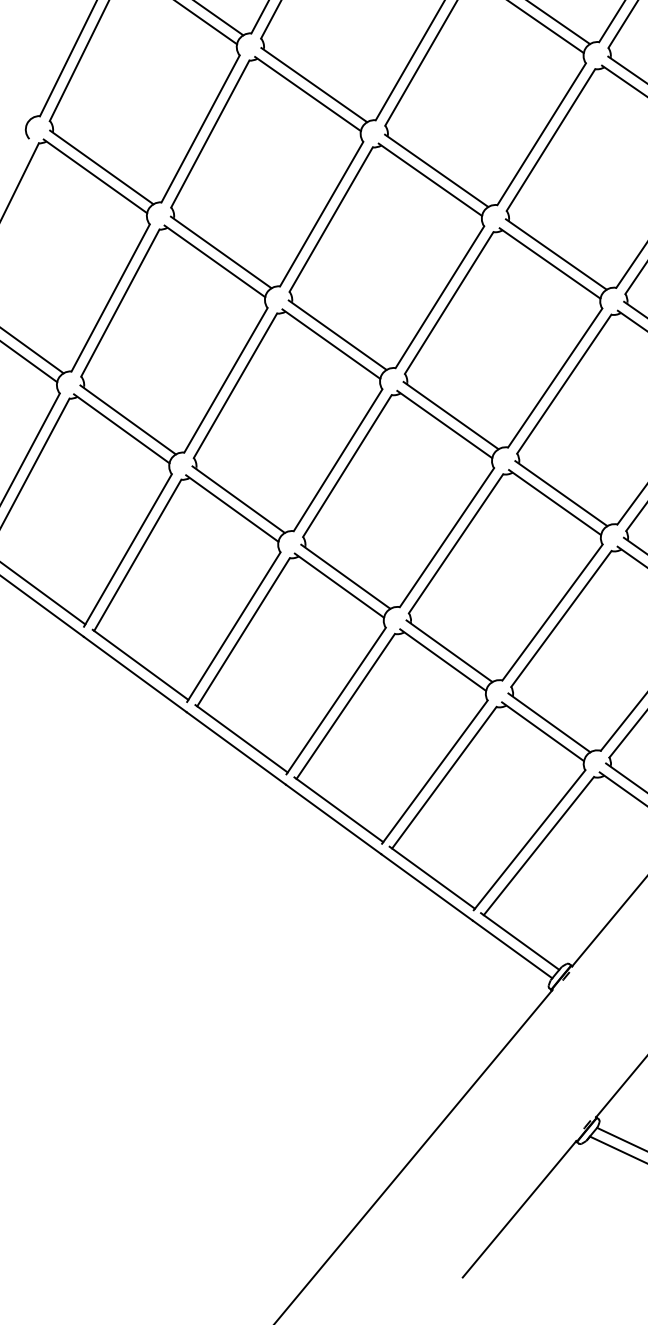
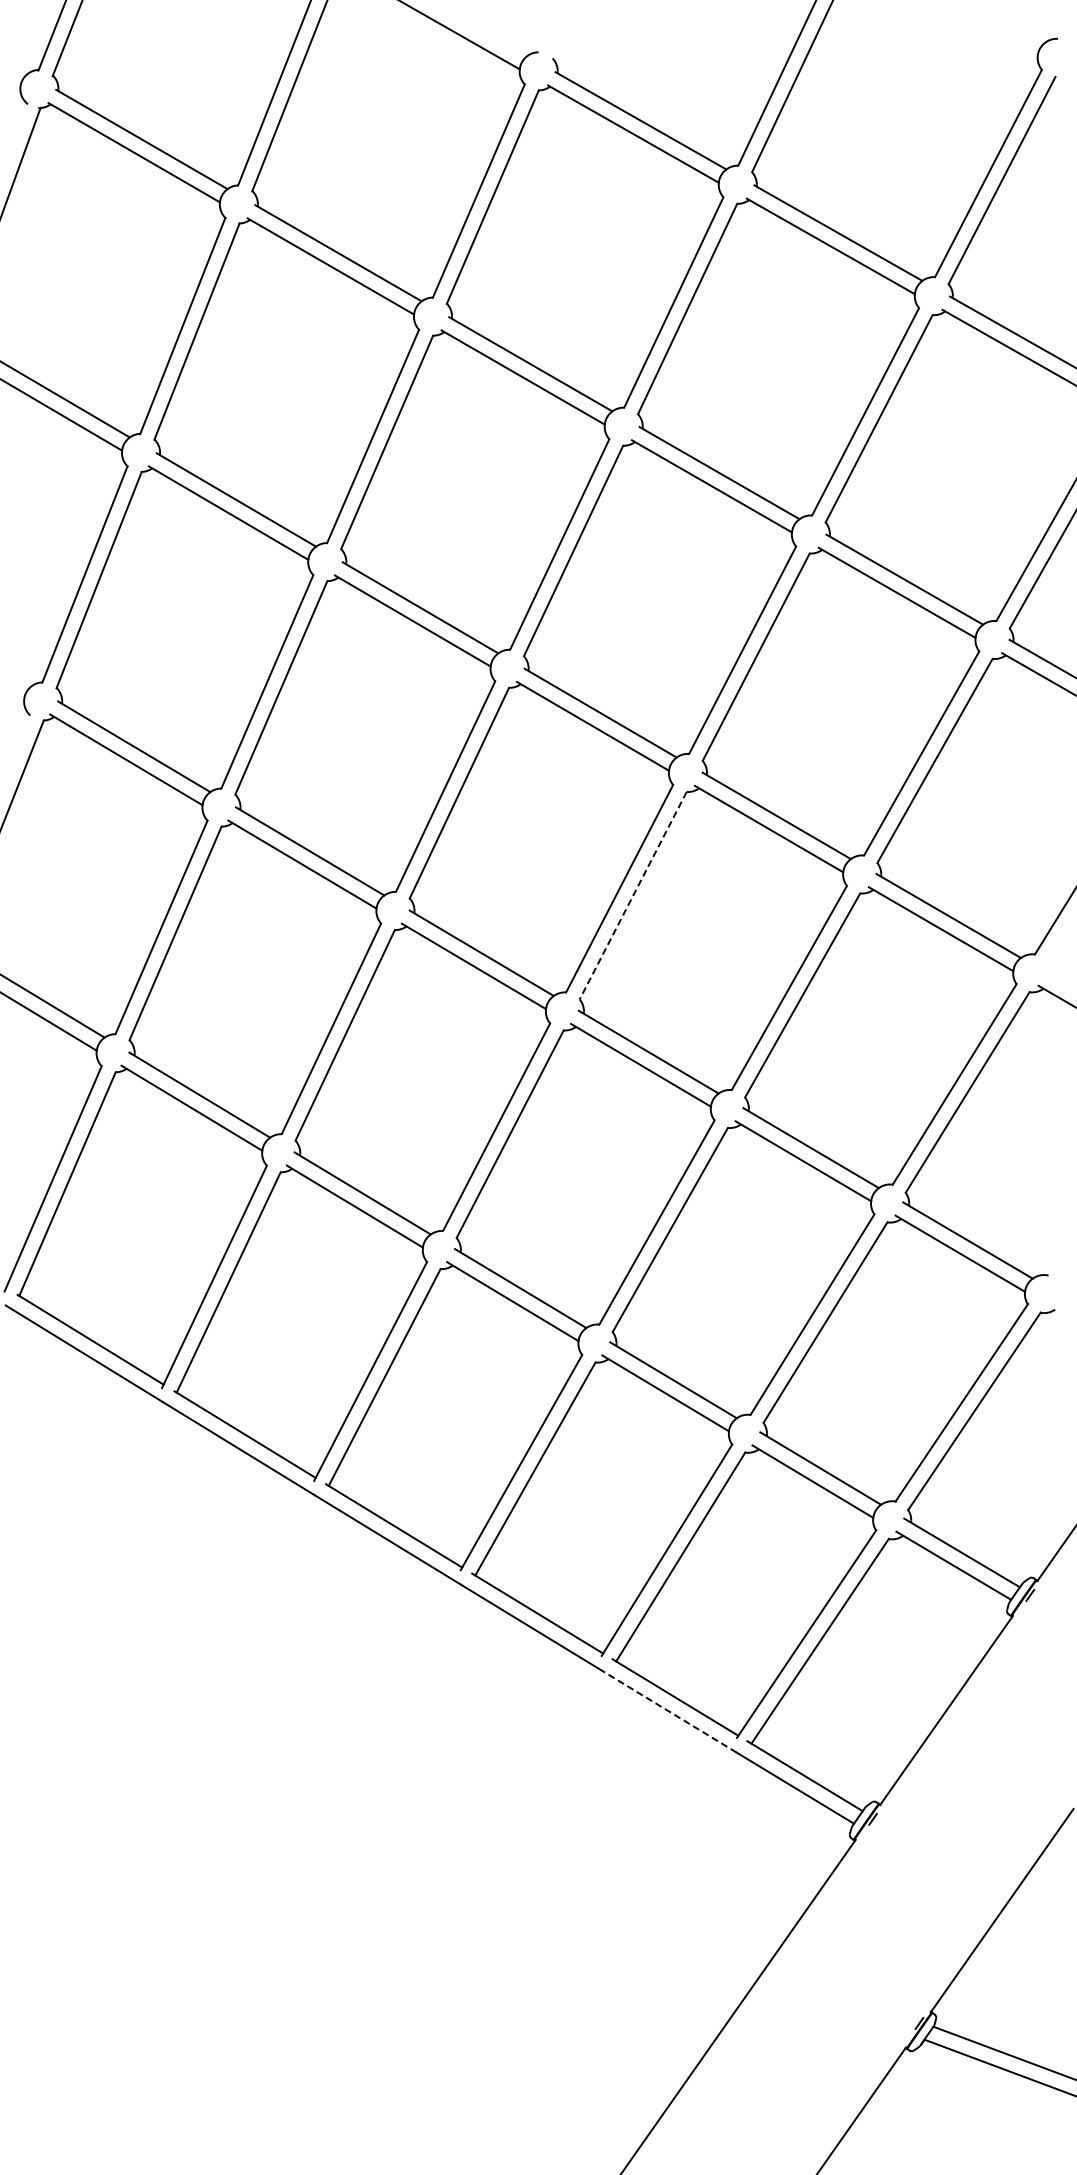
line: (449, 302) -> (633, 895), solid -> dashed
line: (427, 887) -> (669, 1711), solid -> dashed

